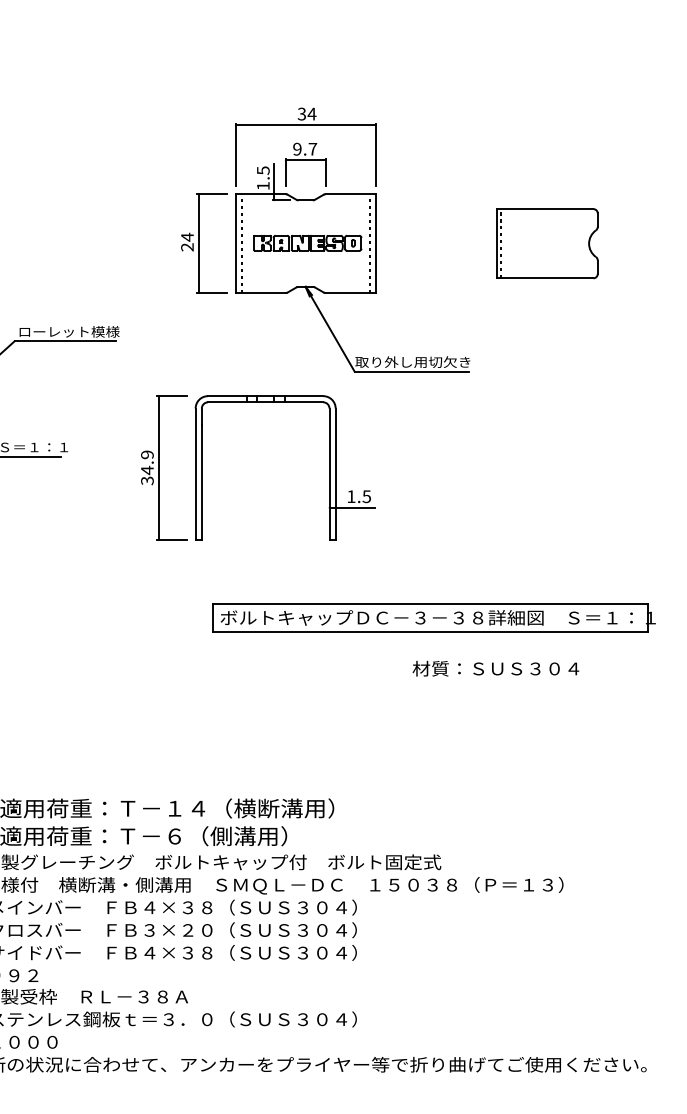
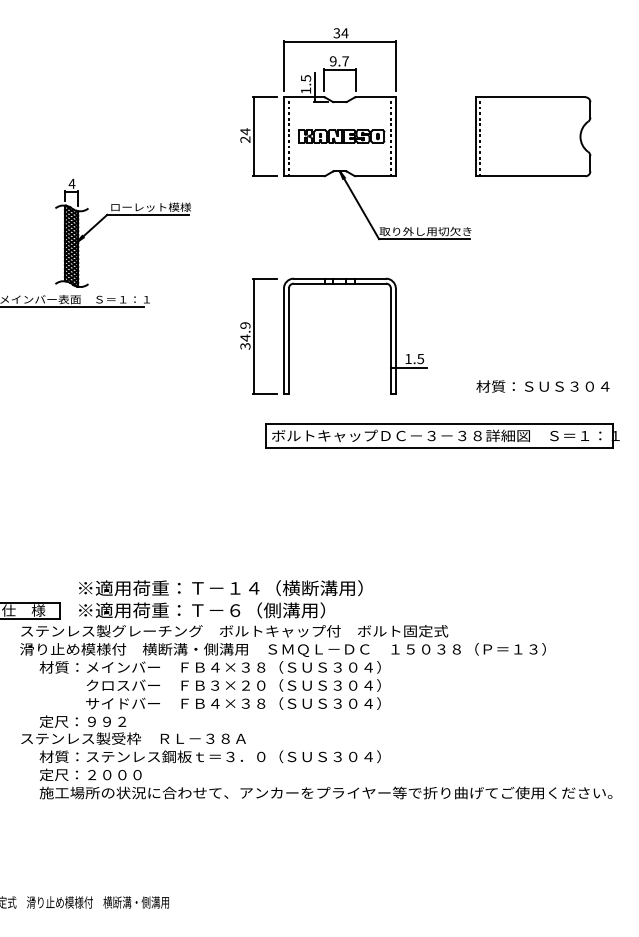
part: (547, 243) -> (533, 136), size x1.43
part: (202, 467) -> (289, 335), moved
text: (495, 668) -> (542, 386), moved

